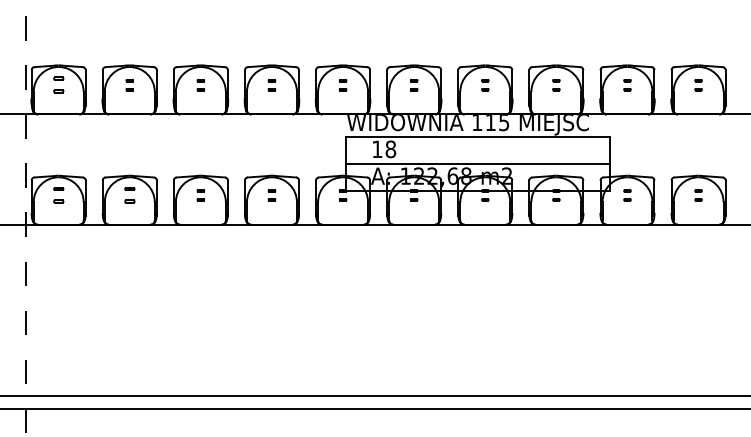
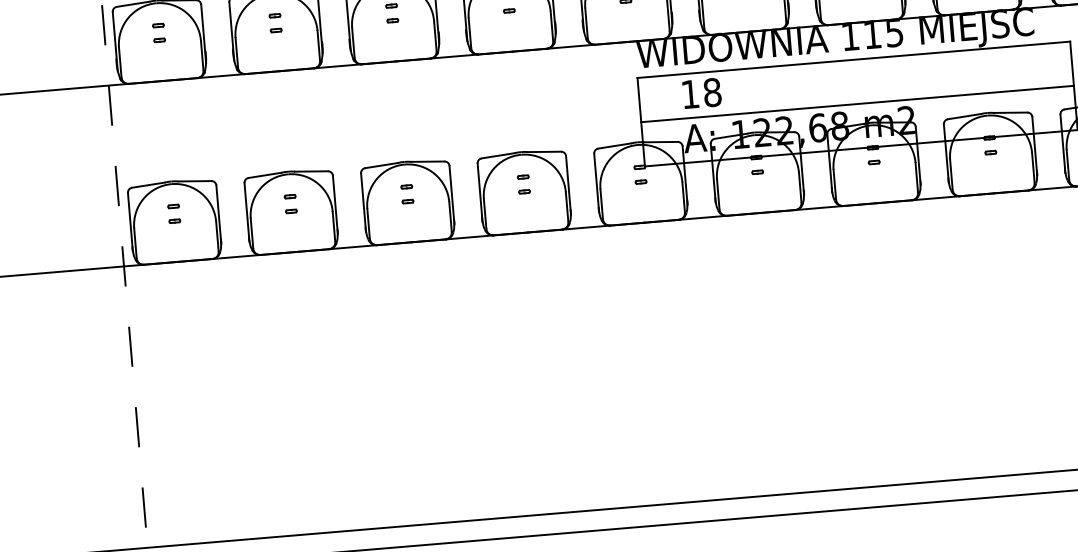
part: (58, 85) -> (158, 33), size x0.71
part: (58, 195) -> (173, 213), size x0.71
part: (129, 195) -> (290, 204), size x0.71

